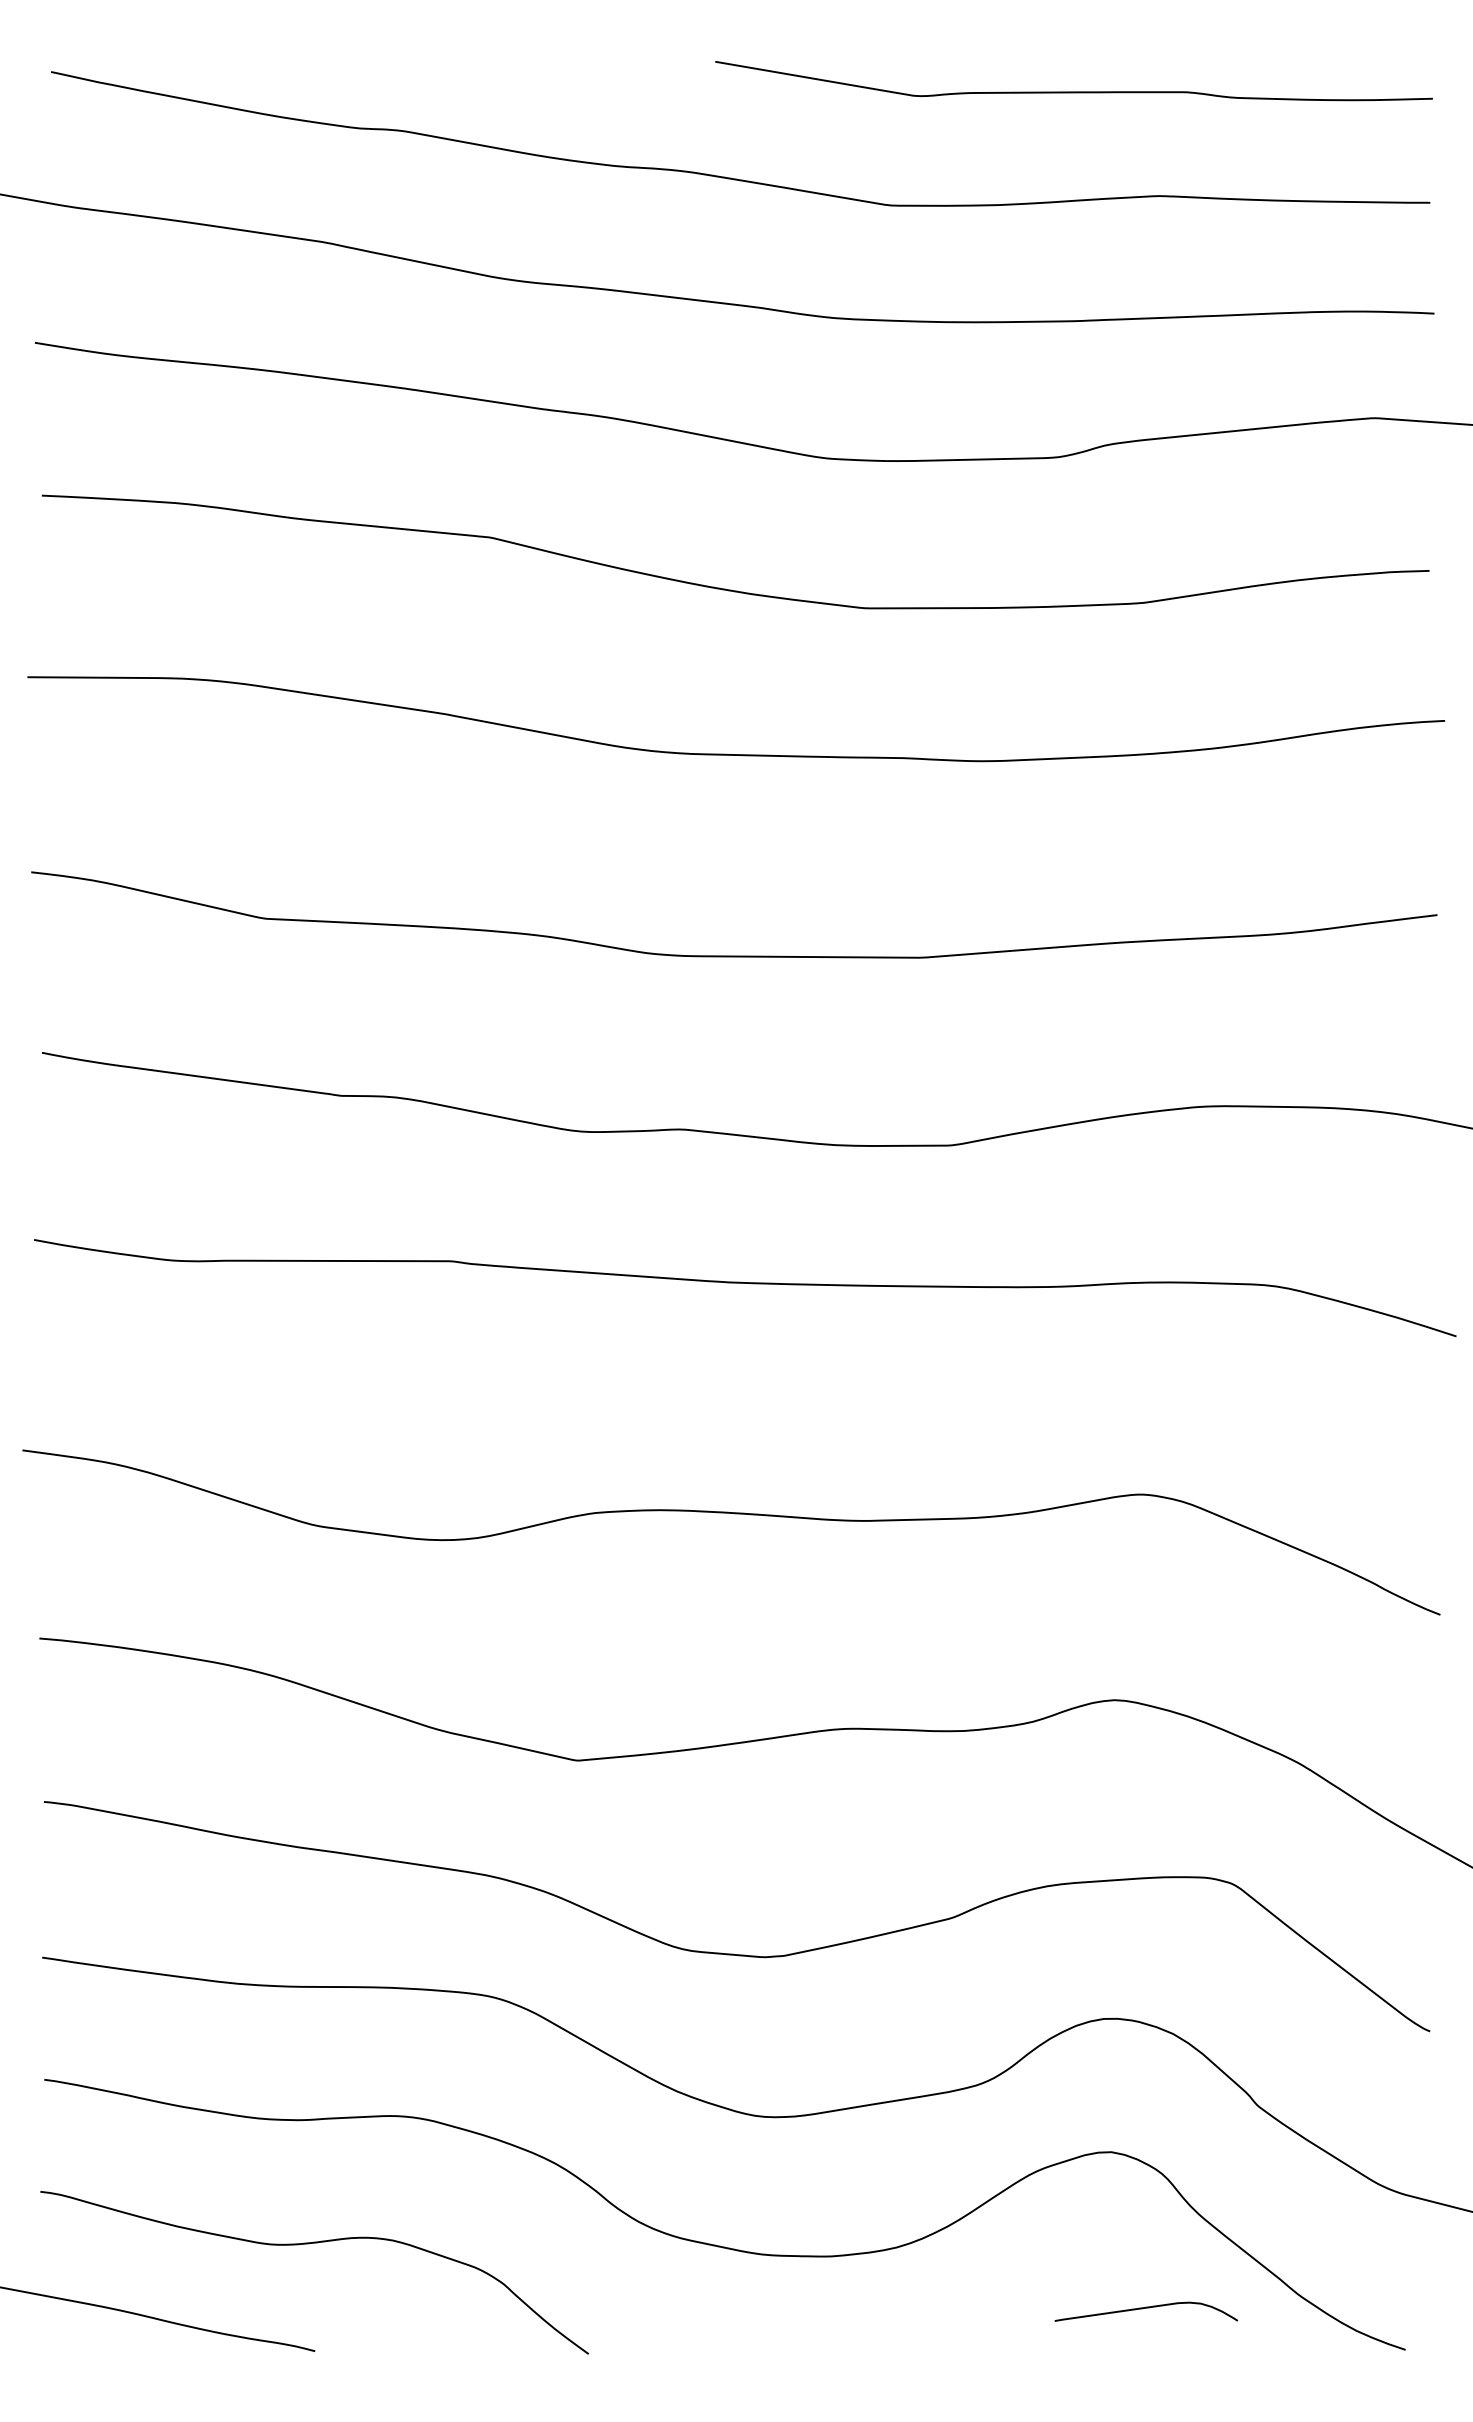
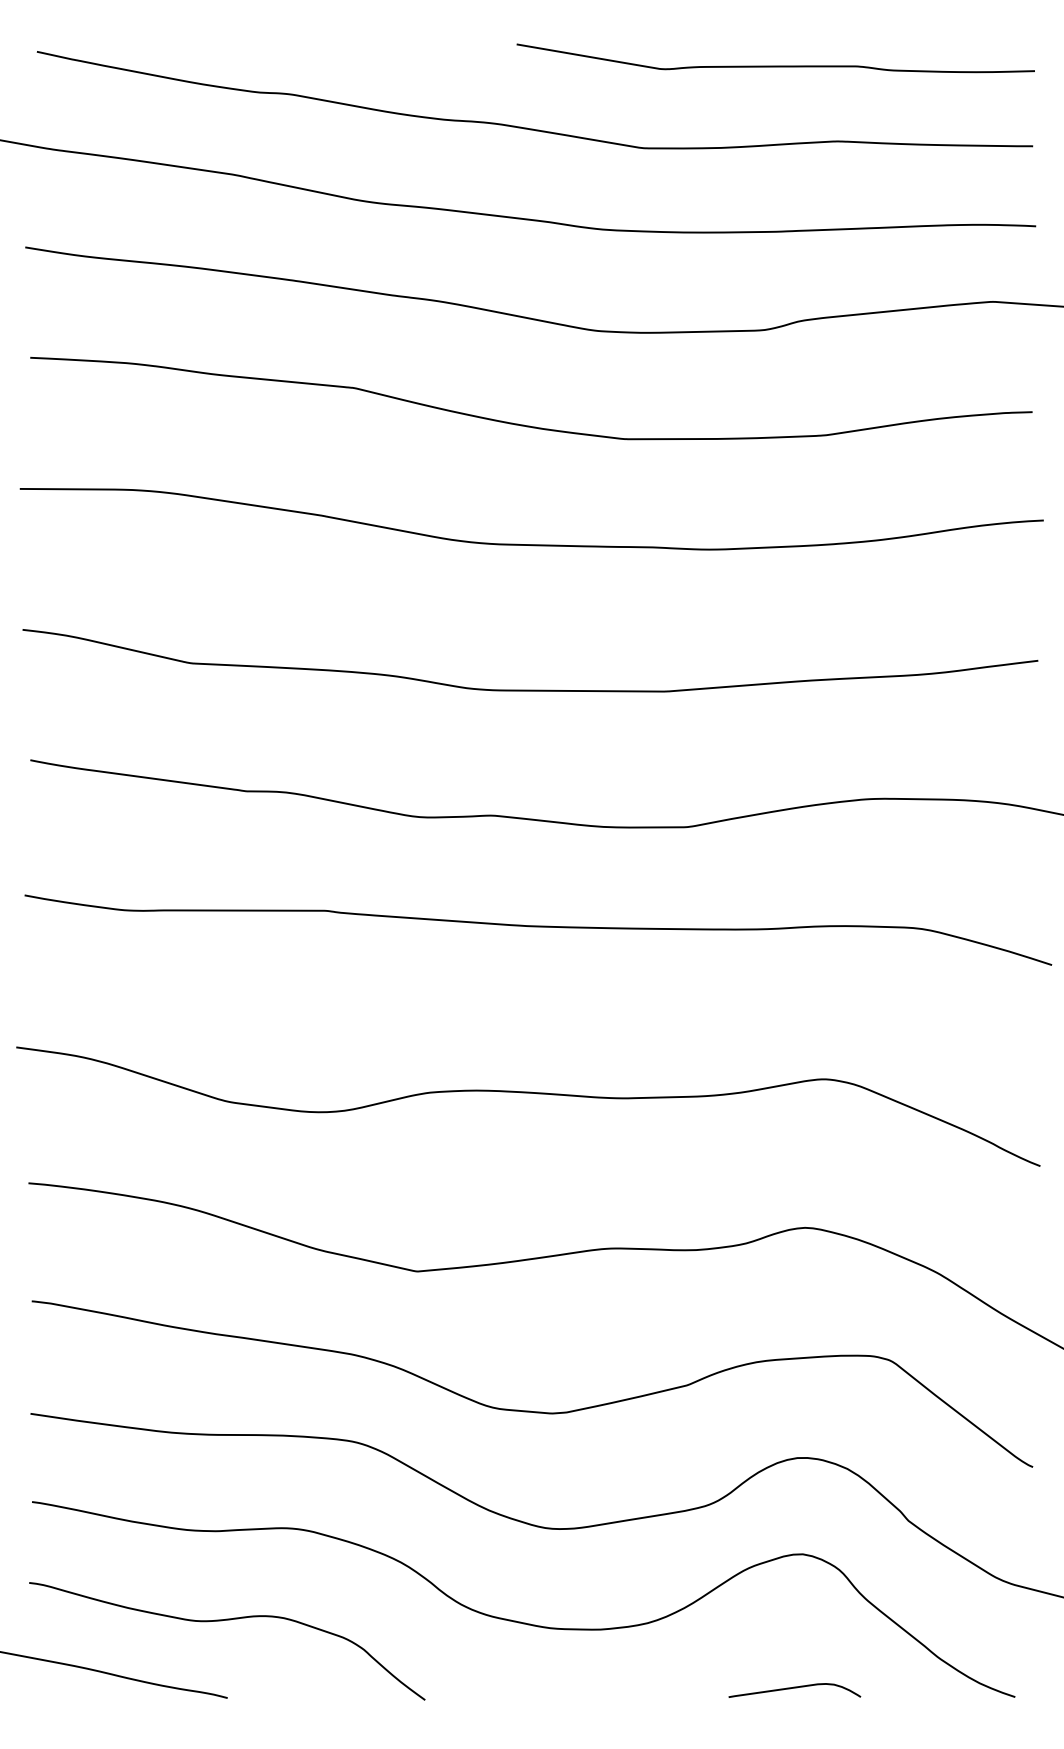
curve: (1146, 2308) -> (794, 1688), moved

